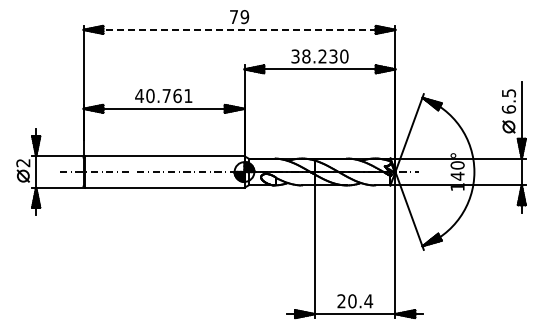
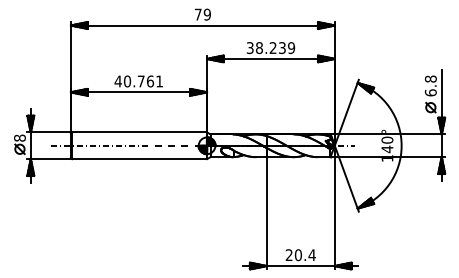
line: (239, 29) -> (202, 25), dashed -> solid
text: (344, 56) -> (291, 48), 38.230 -> 38.239
text: (508, 93) -> (430, 79), 6.5 -> 6.8
text: (23, 162) -> (20, 137), 2 -> 8

